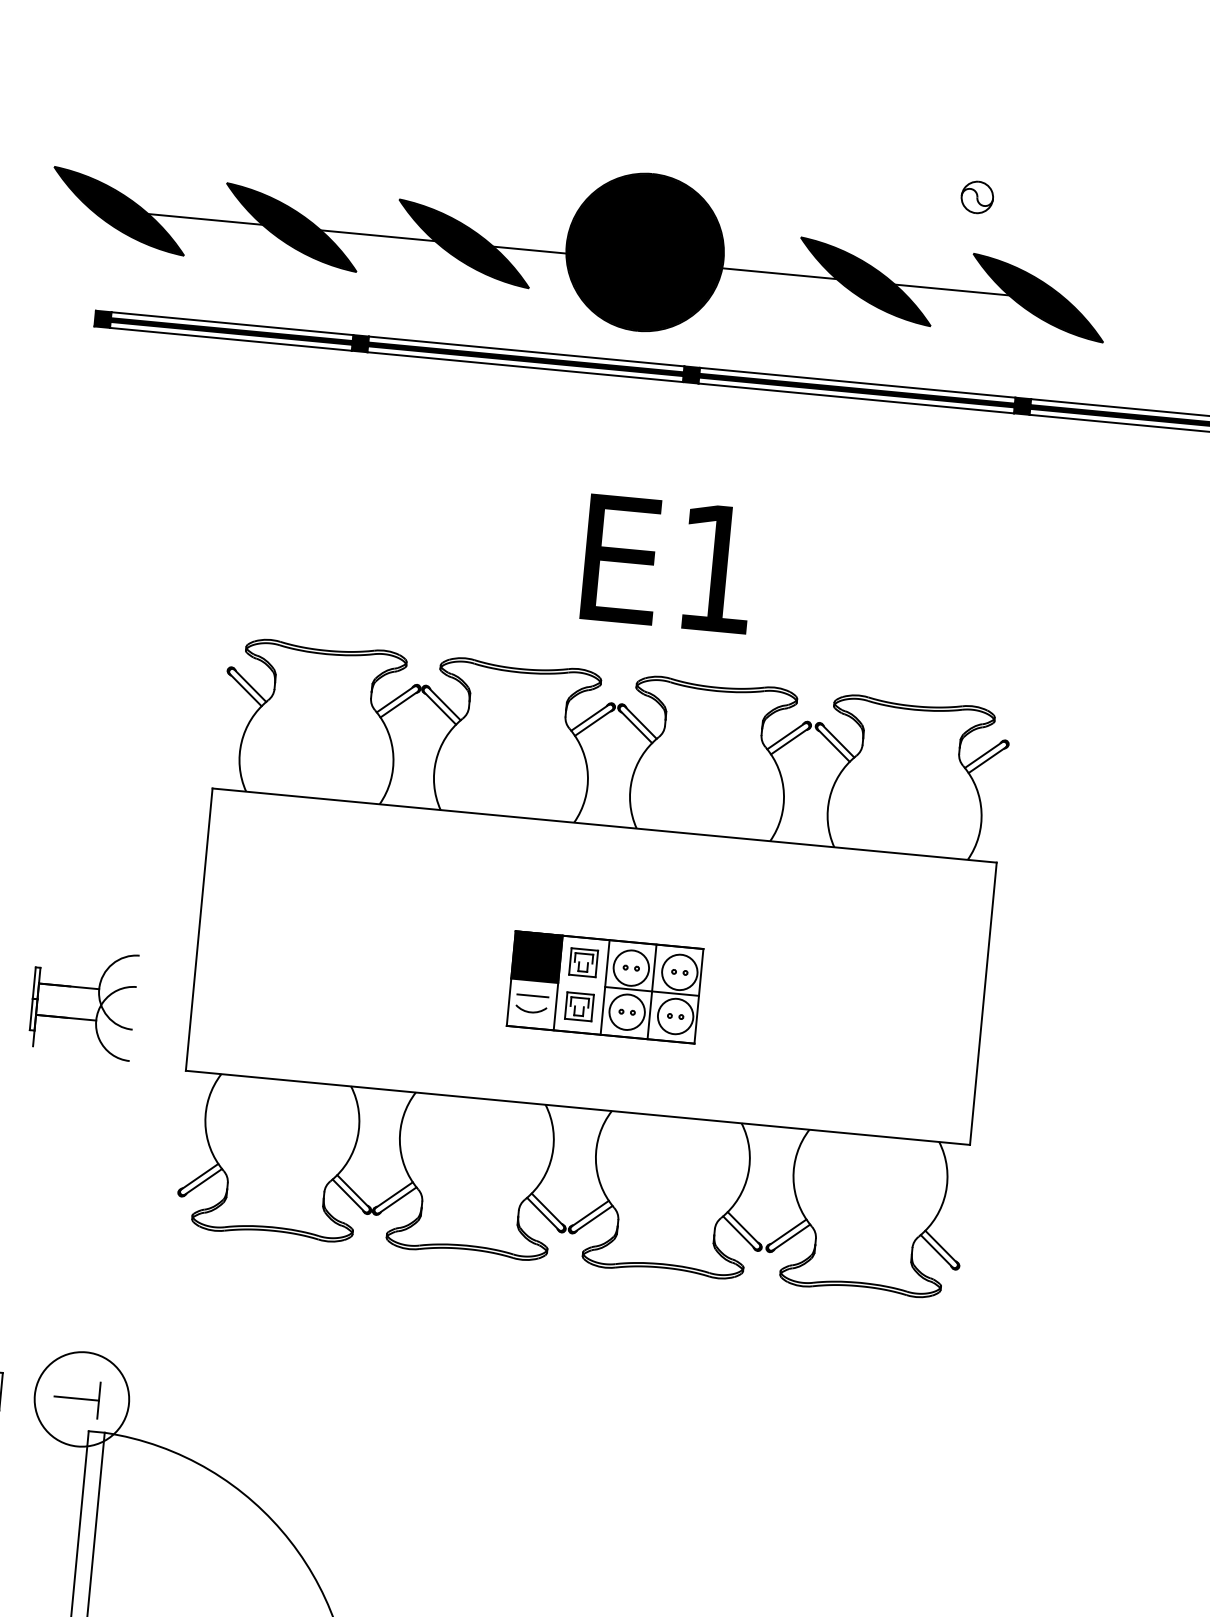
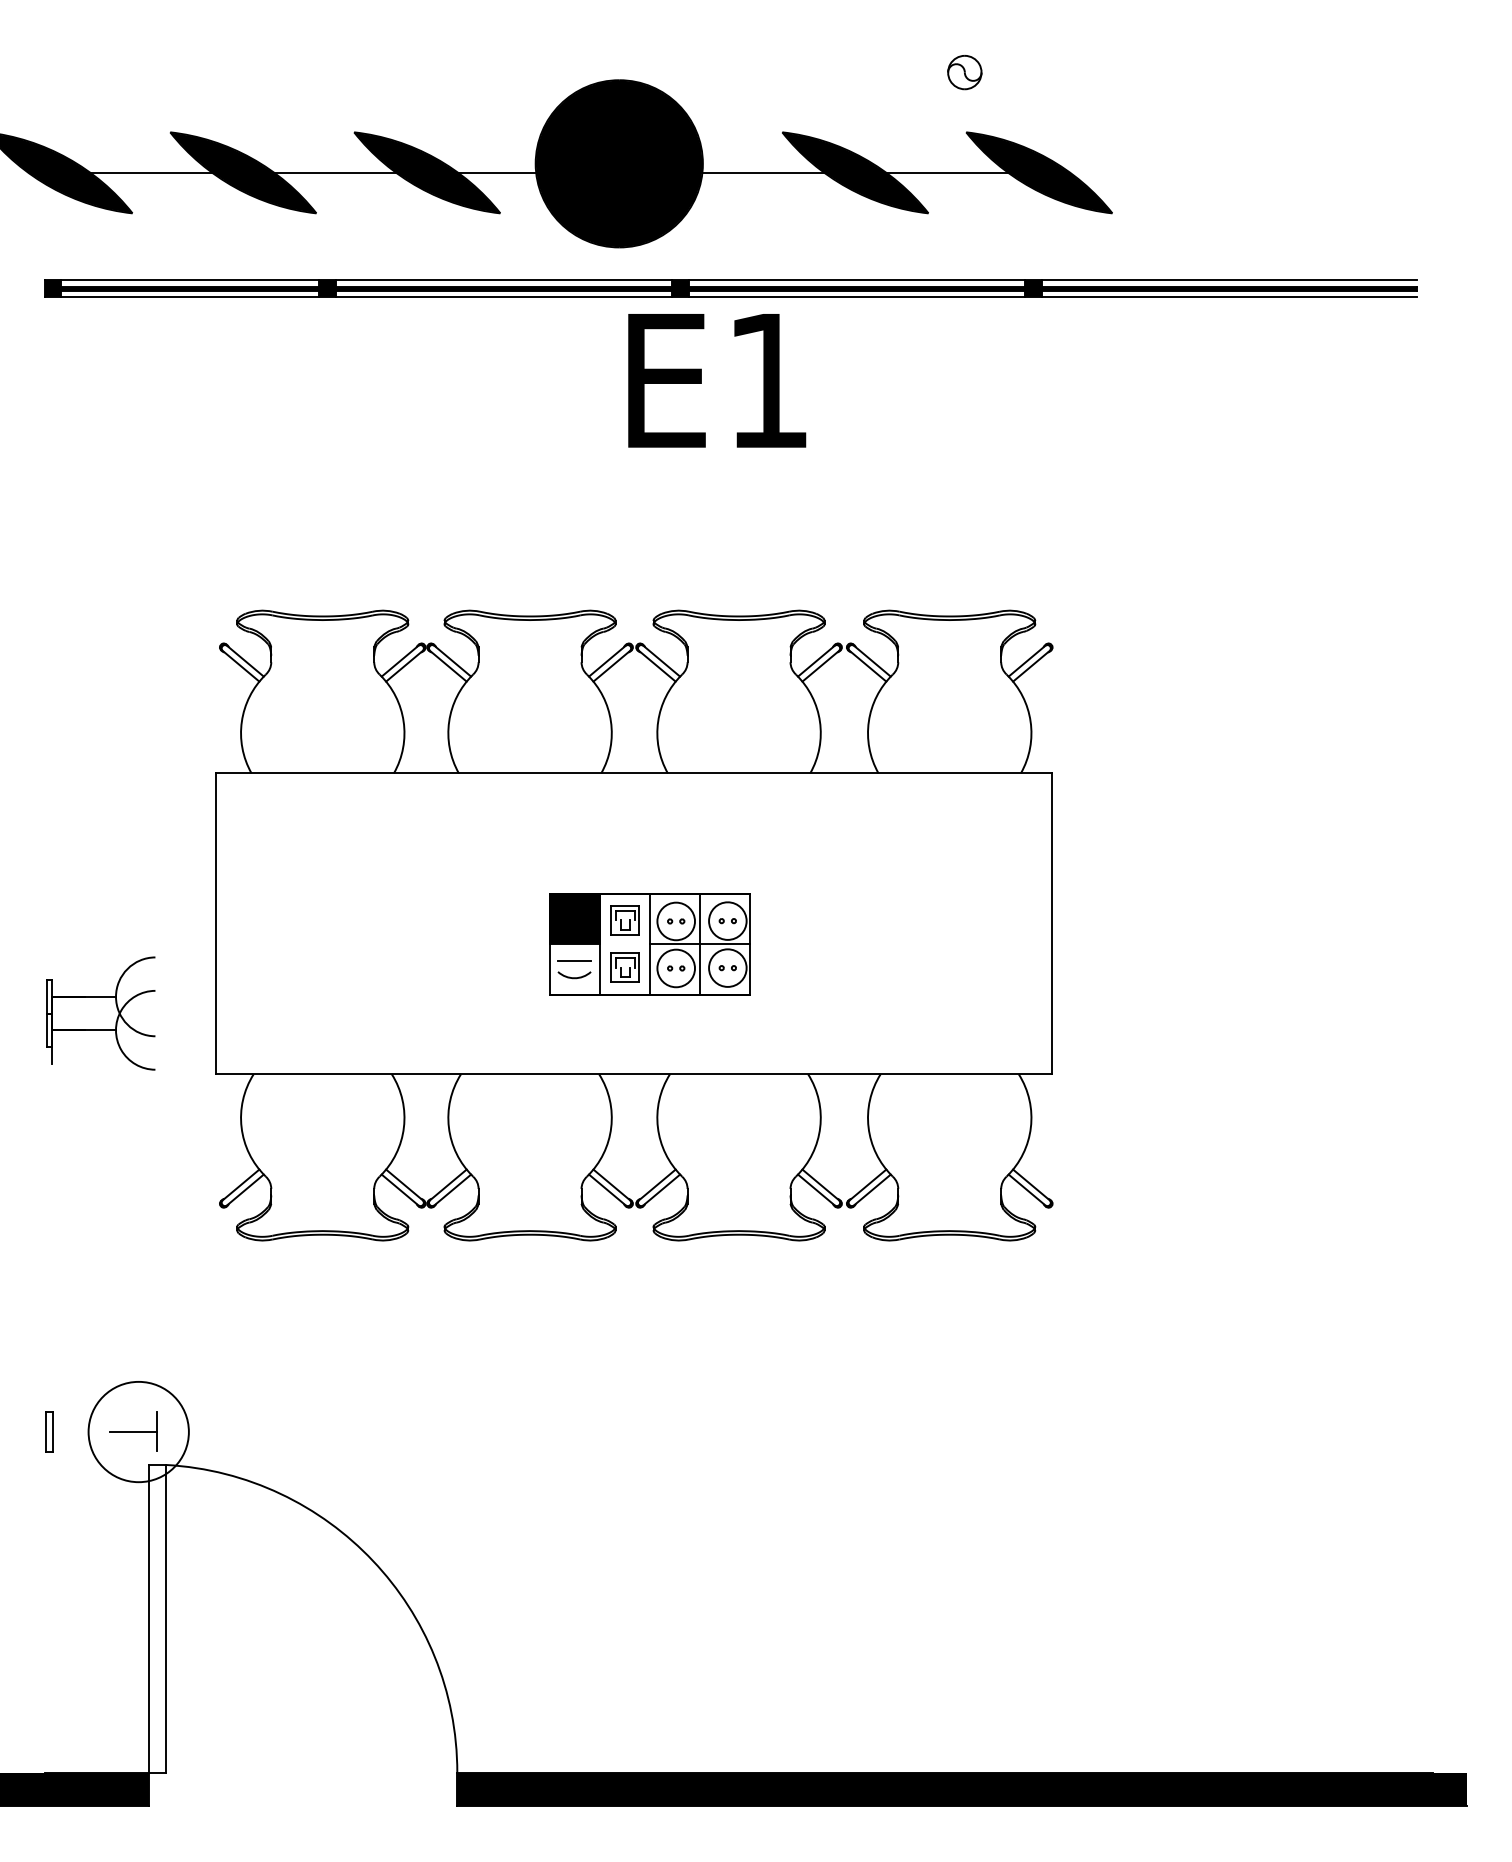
text: (668, 563) -> (717, 380), moved

